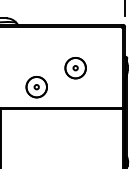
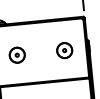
part: (75, 68) -> (64, 50), moved
part: (36, 87) -> (17, 55), moved

